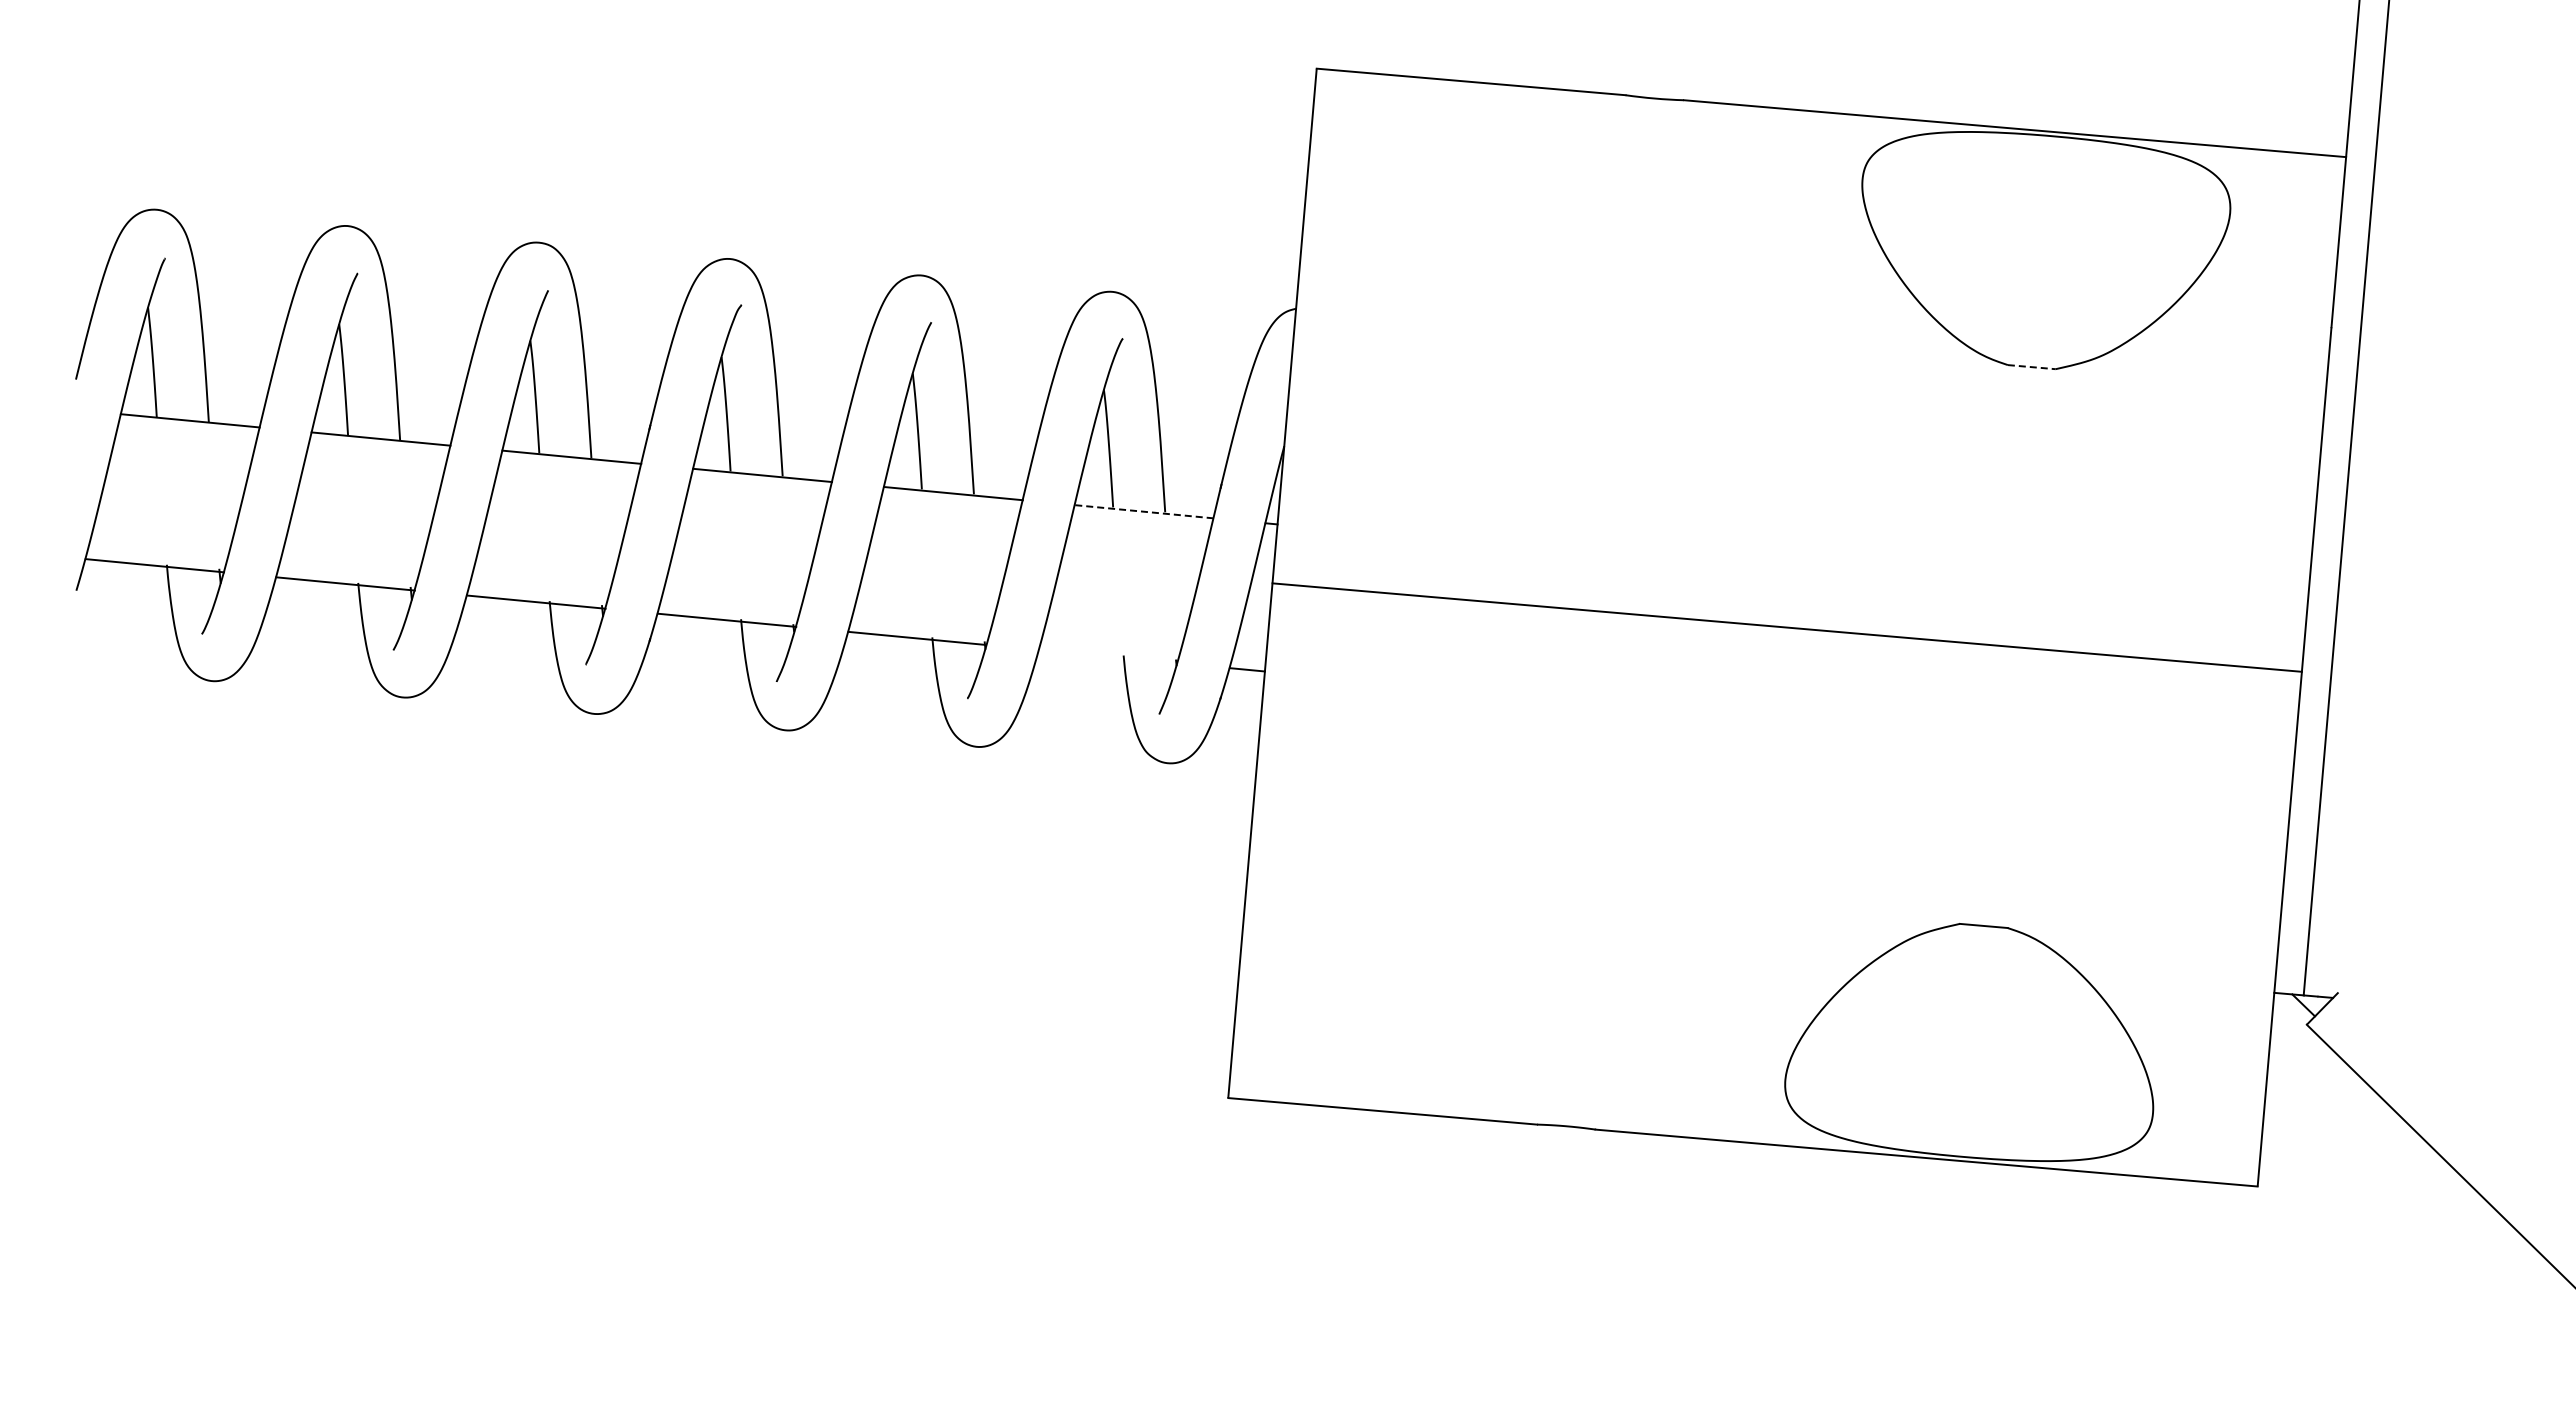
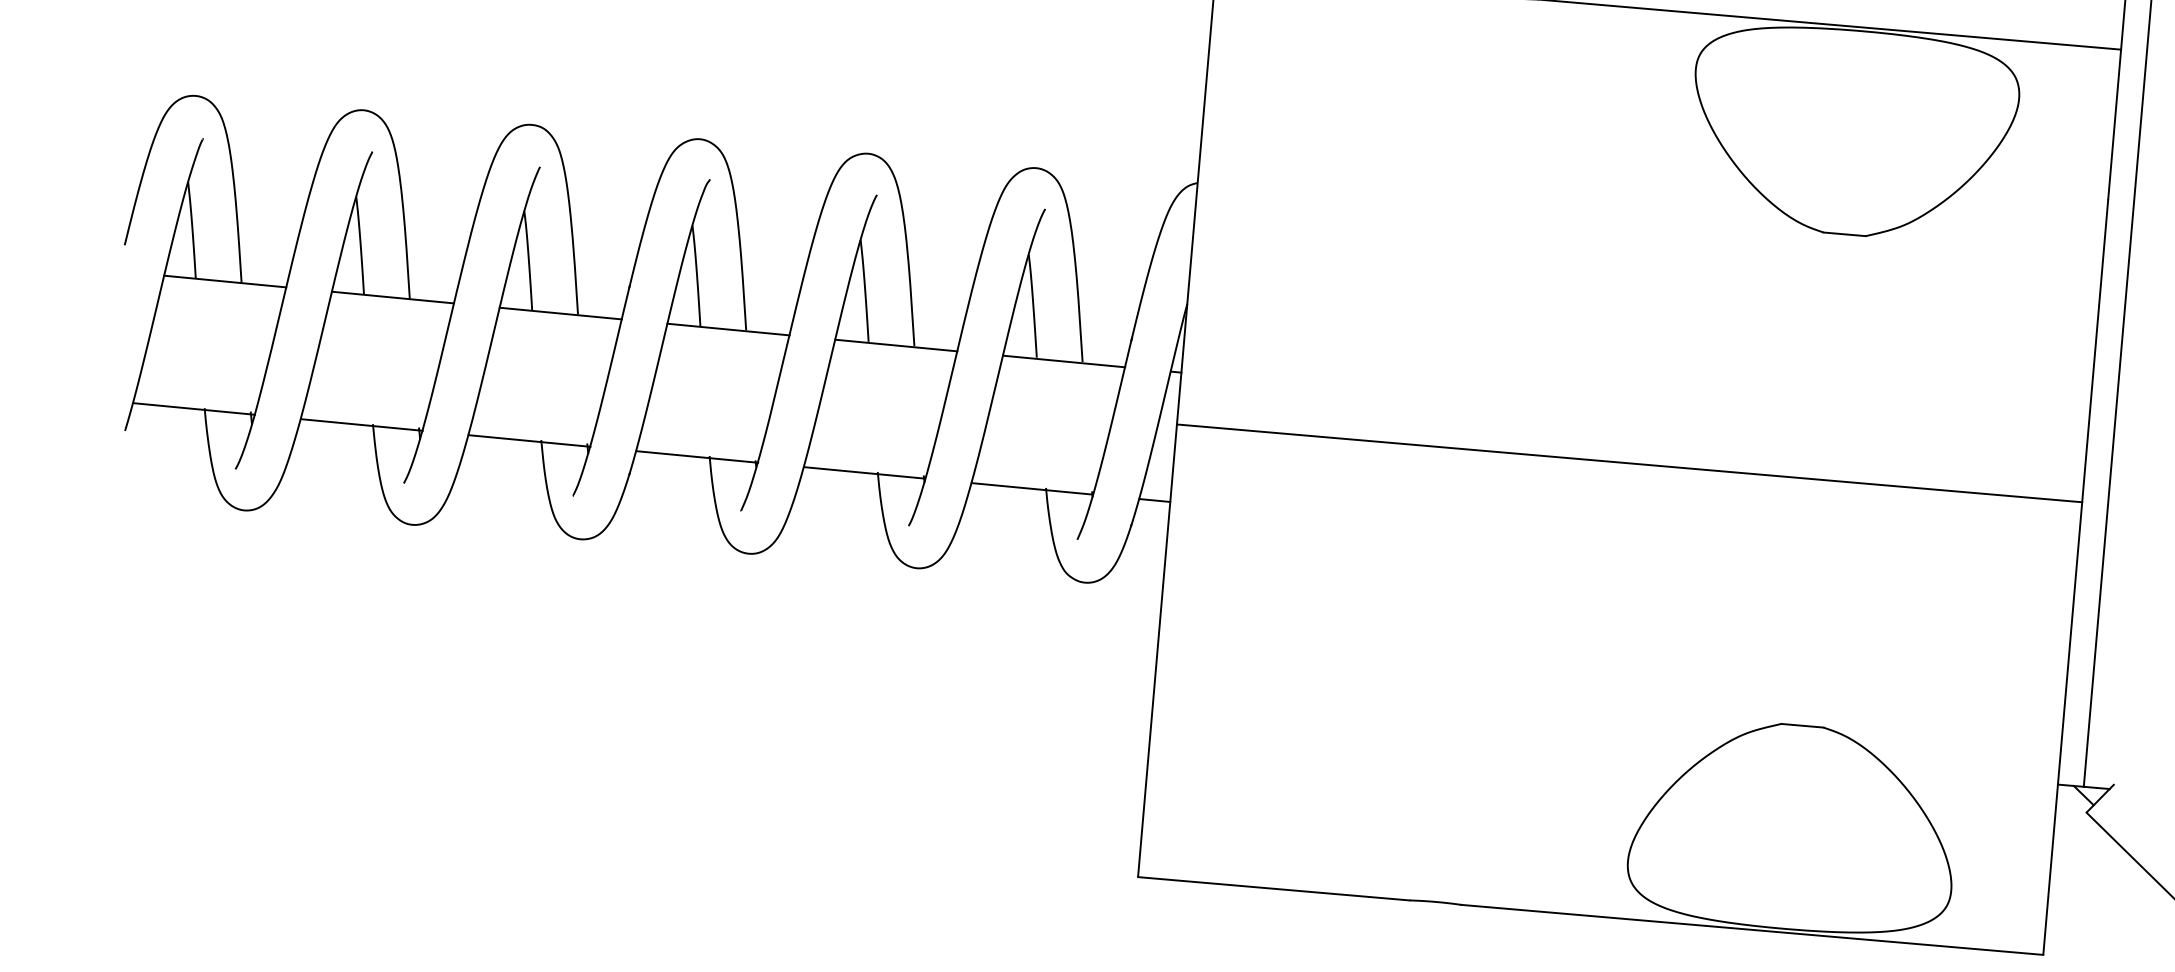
line: (2031, 367) -> (1844, 234), dashed -> solid
line: (1144, 511) -> (1064, 361), dashed -> solid
line: (1107, 656) -> (1031, 488), added

